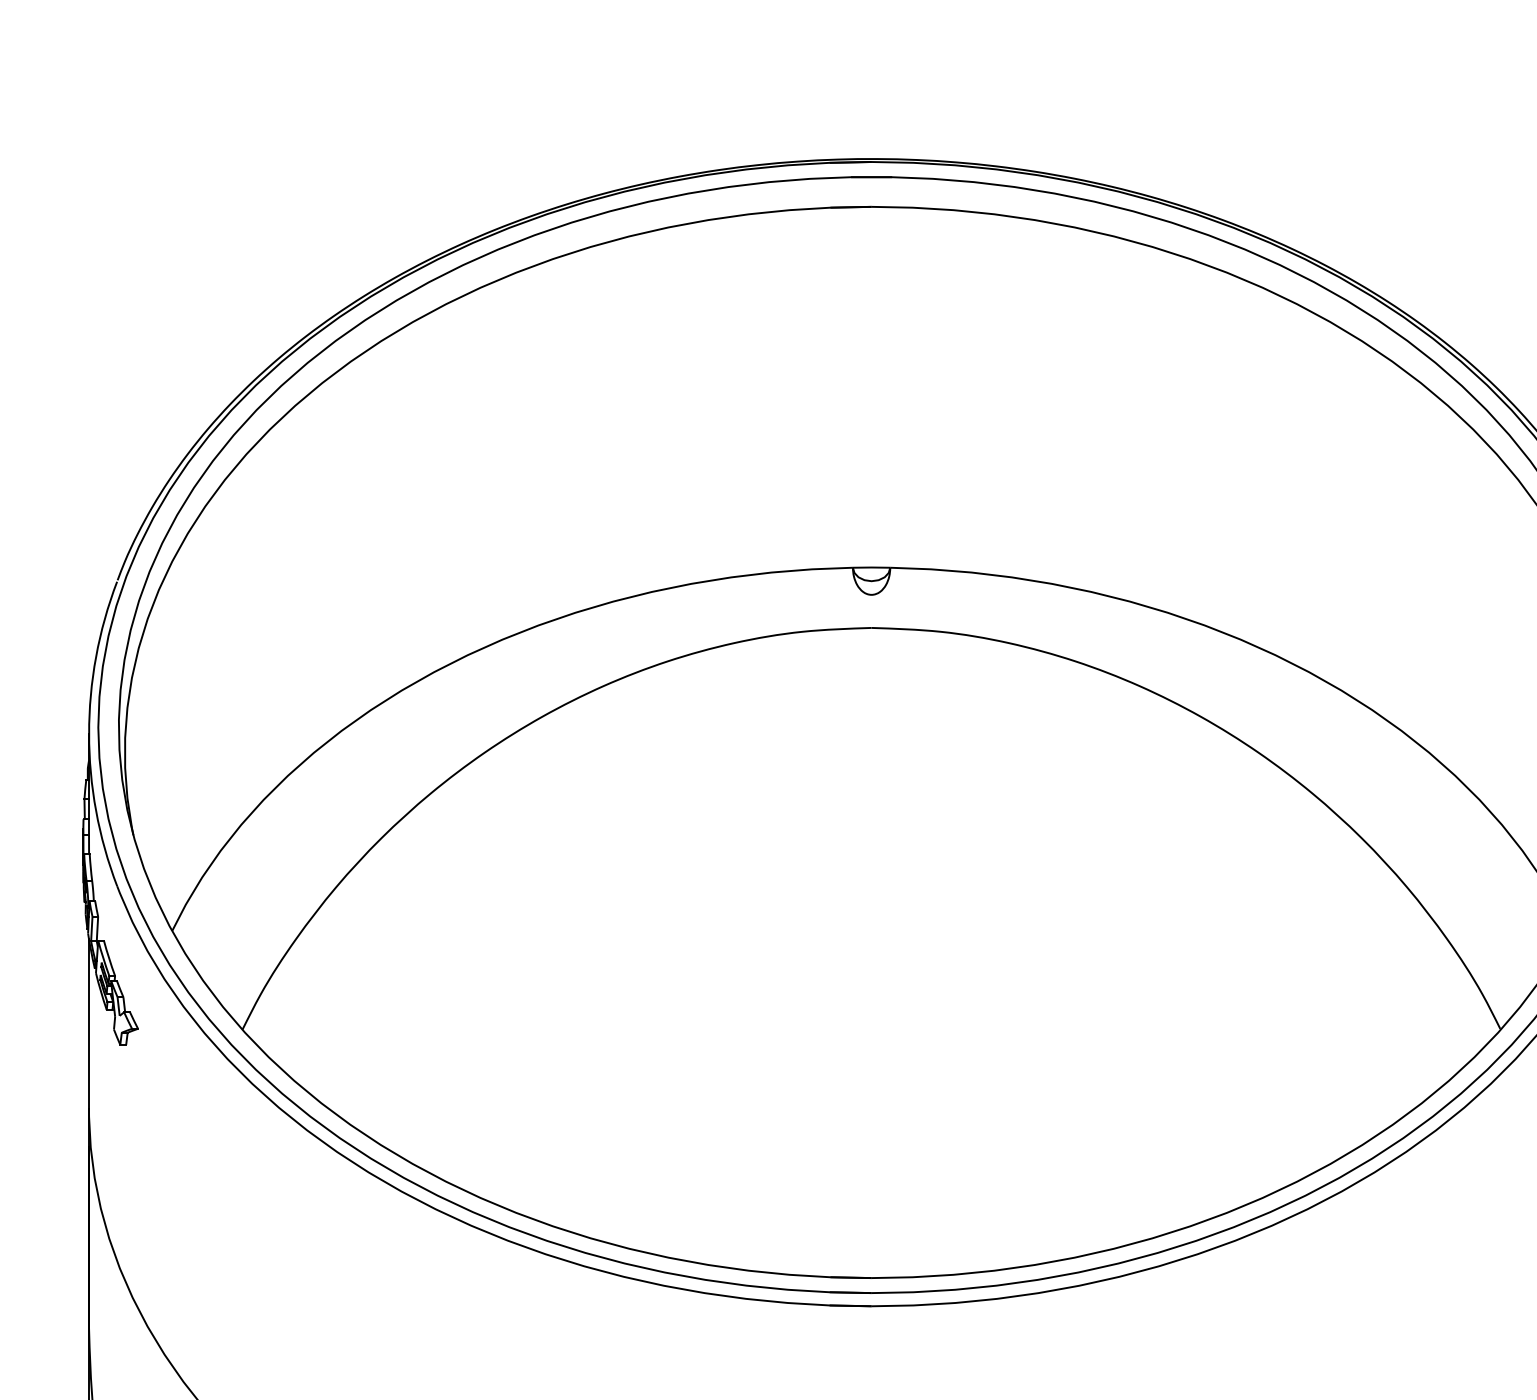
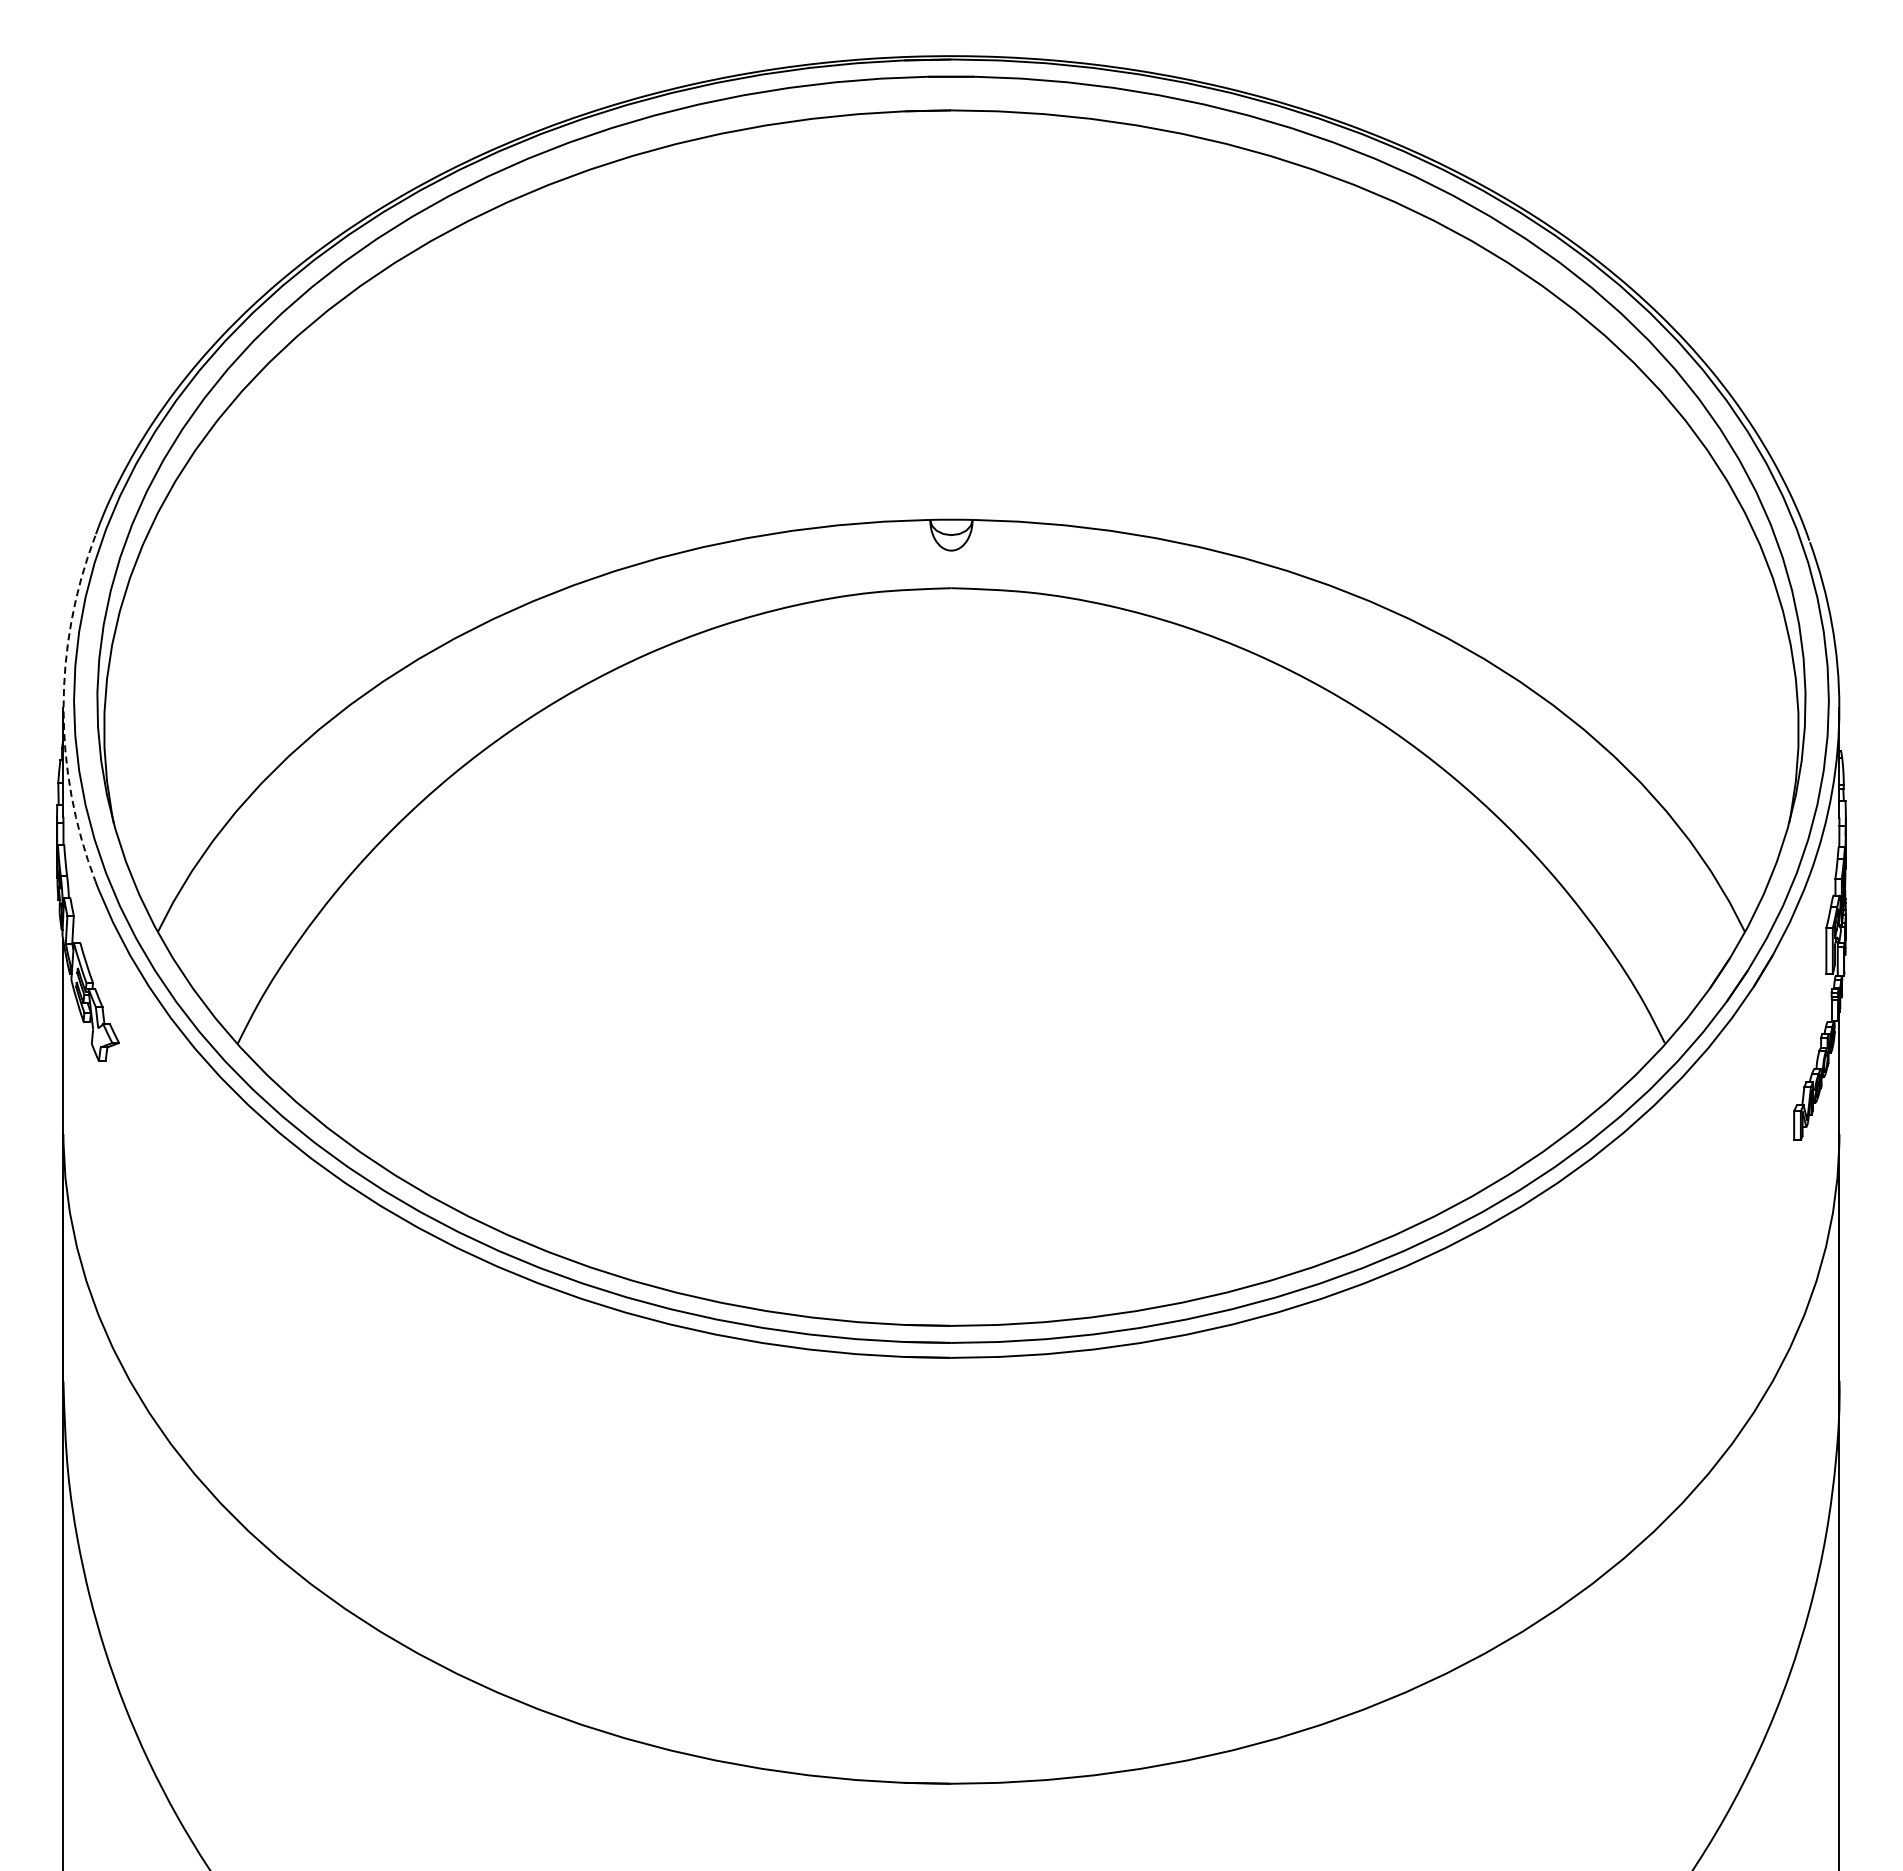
arc: (89, 733) -> (63, 708), solid -> dashed

